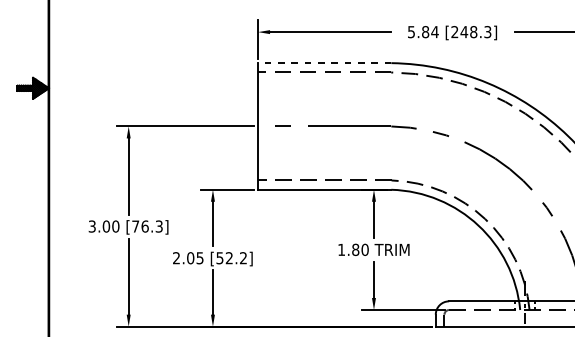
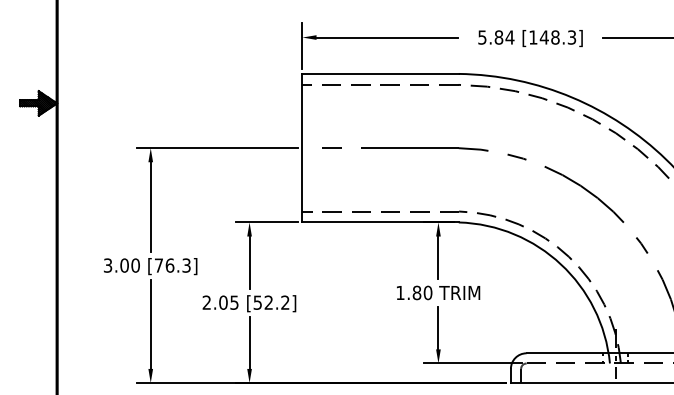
text: (455, 32) -> (533, 37), [248.3] -> [148.3]
line: (324, 62) -> (380, 73), dashed -> solid

